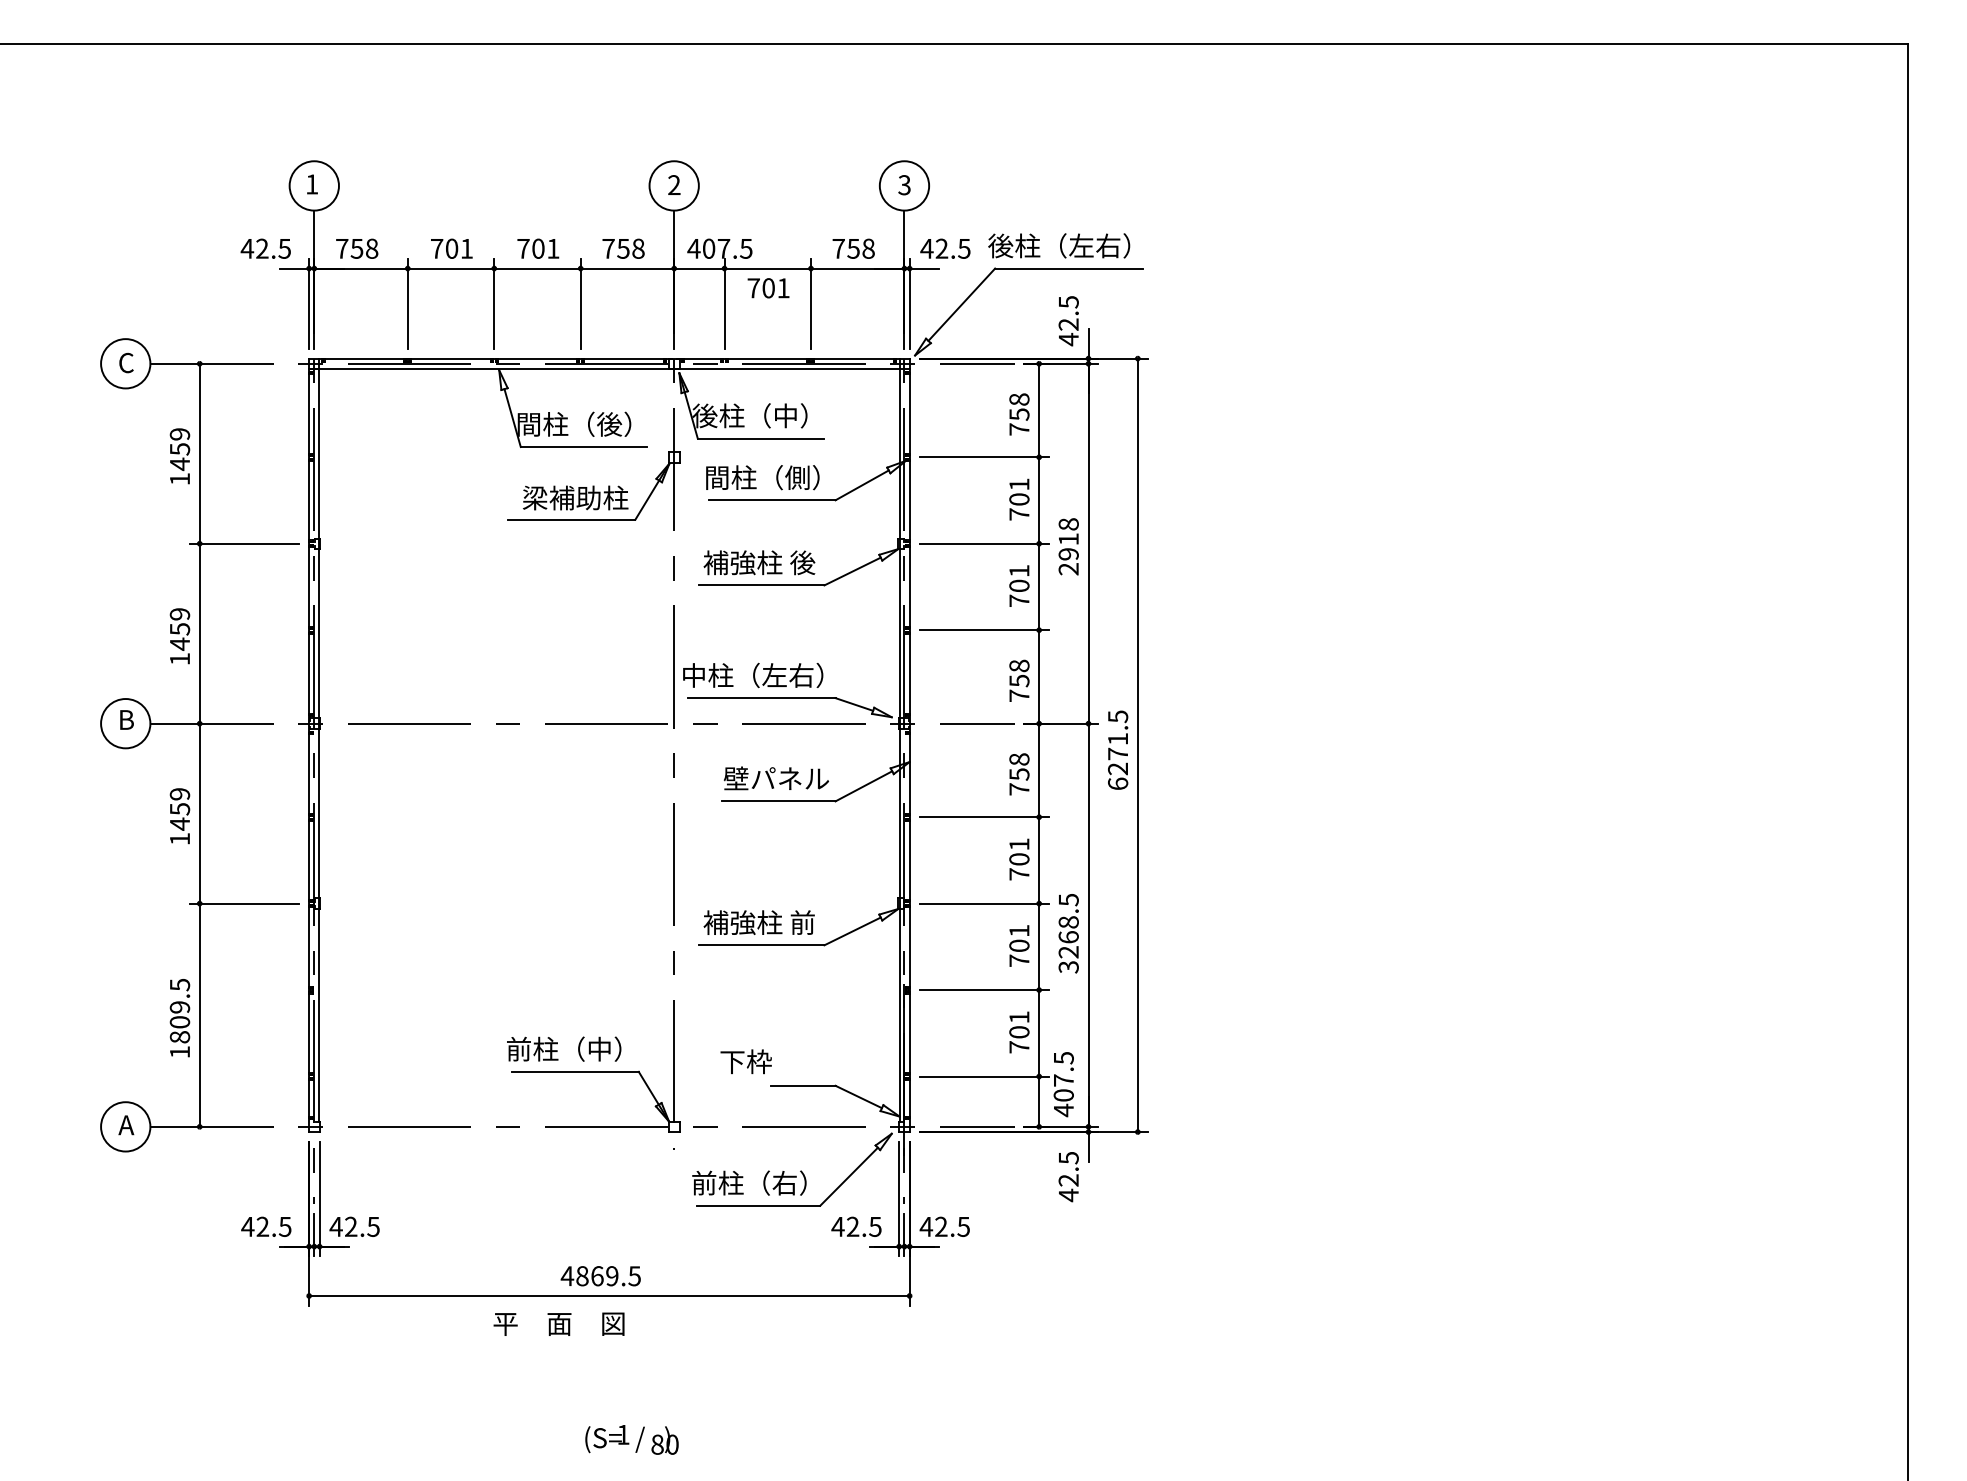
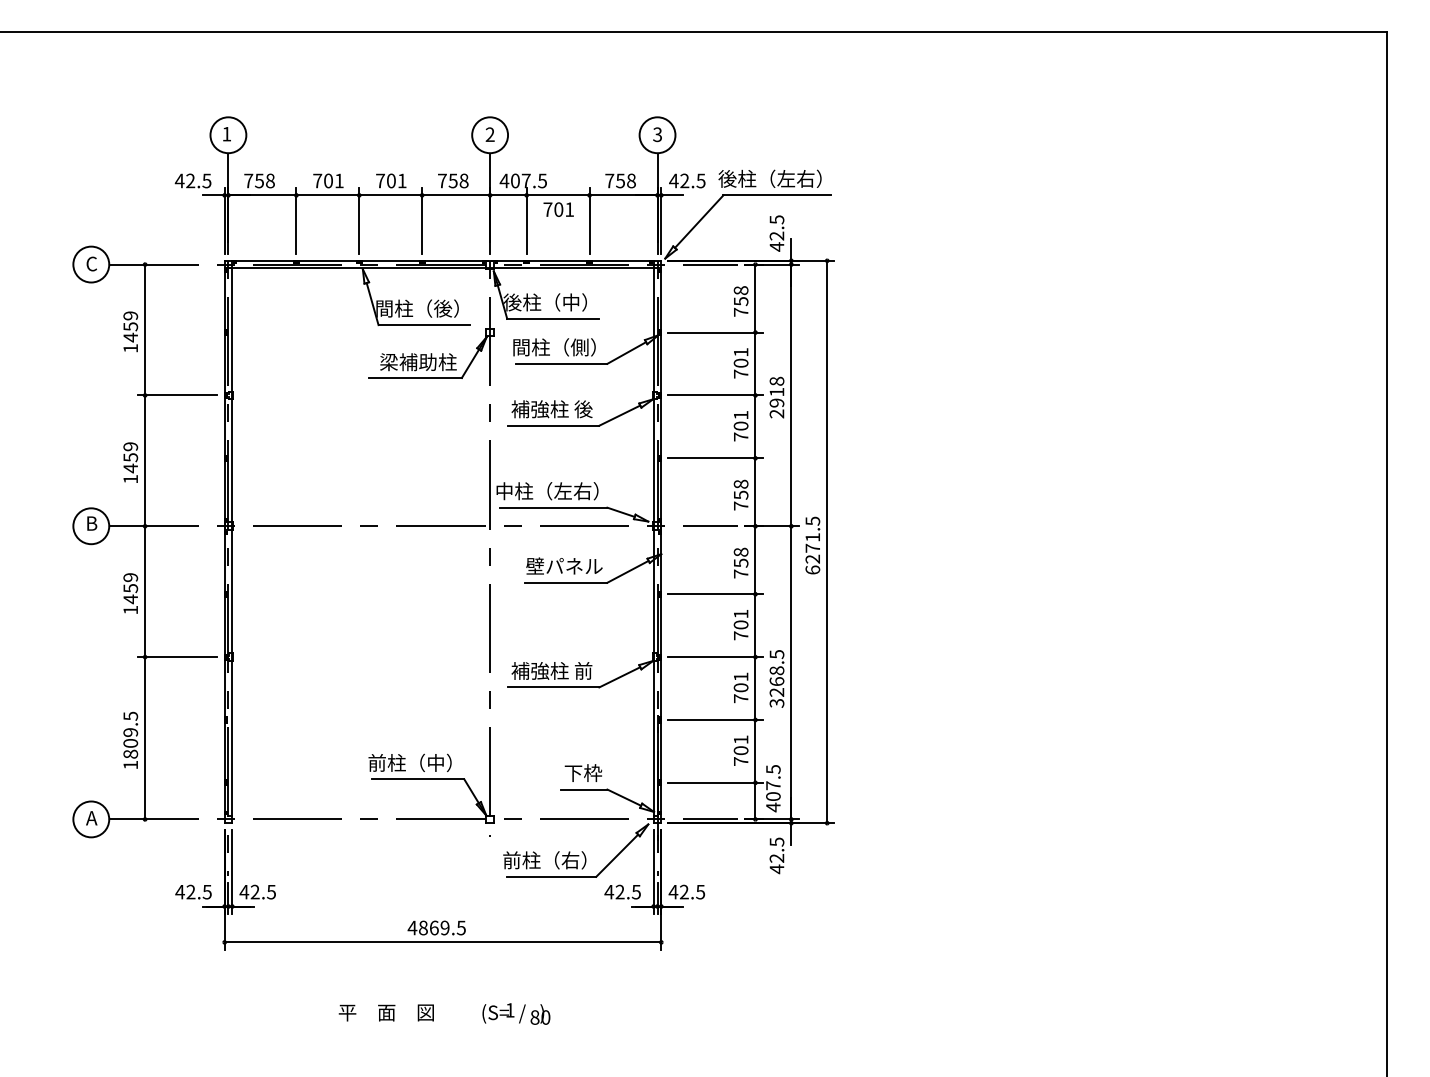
text: (746, 1060) -> (583, 772), moved
text: (557, 1323) -> (385, 1012), moved
text: (632, 1439) -> (516, 1013), moved

